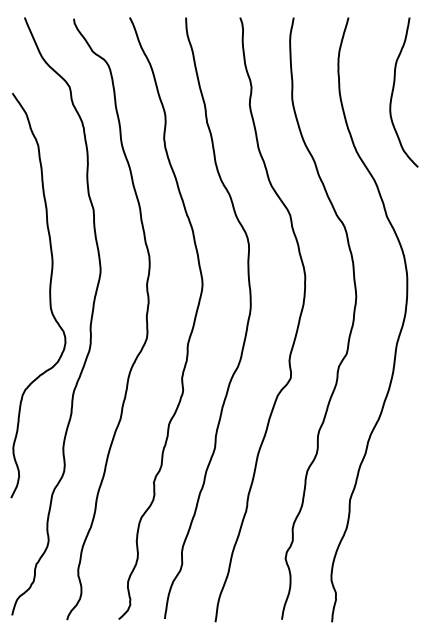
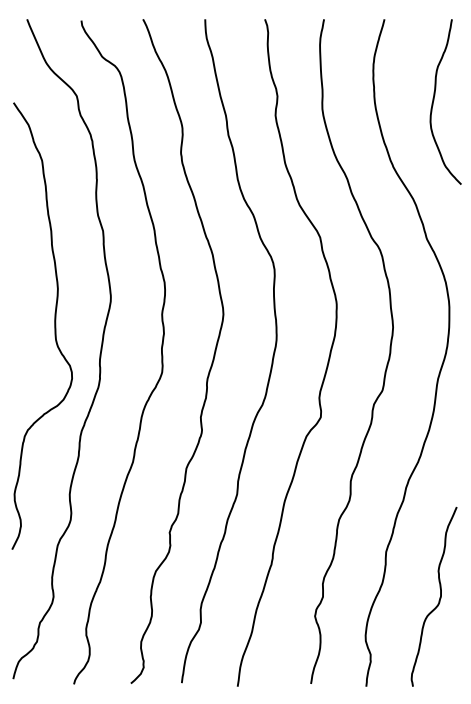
curve: (398, 540) -> (439, 596), added

